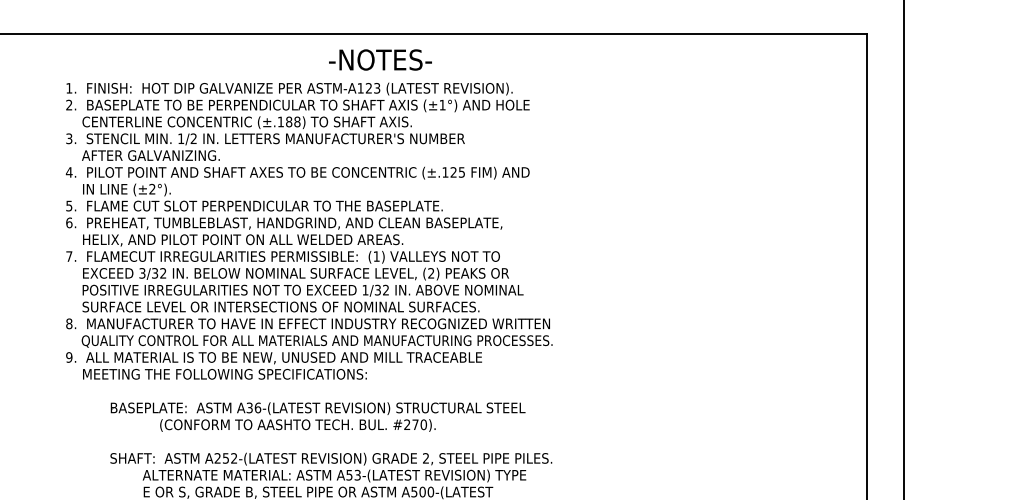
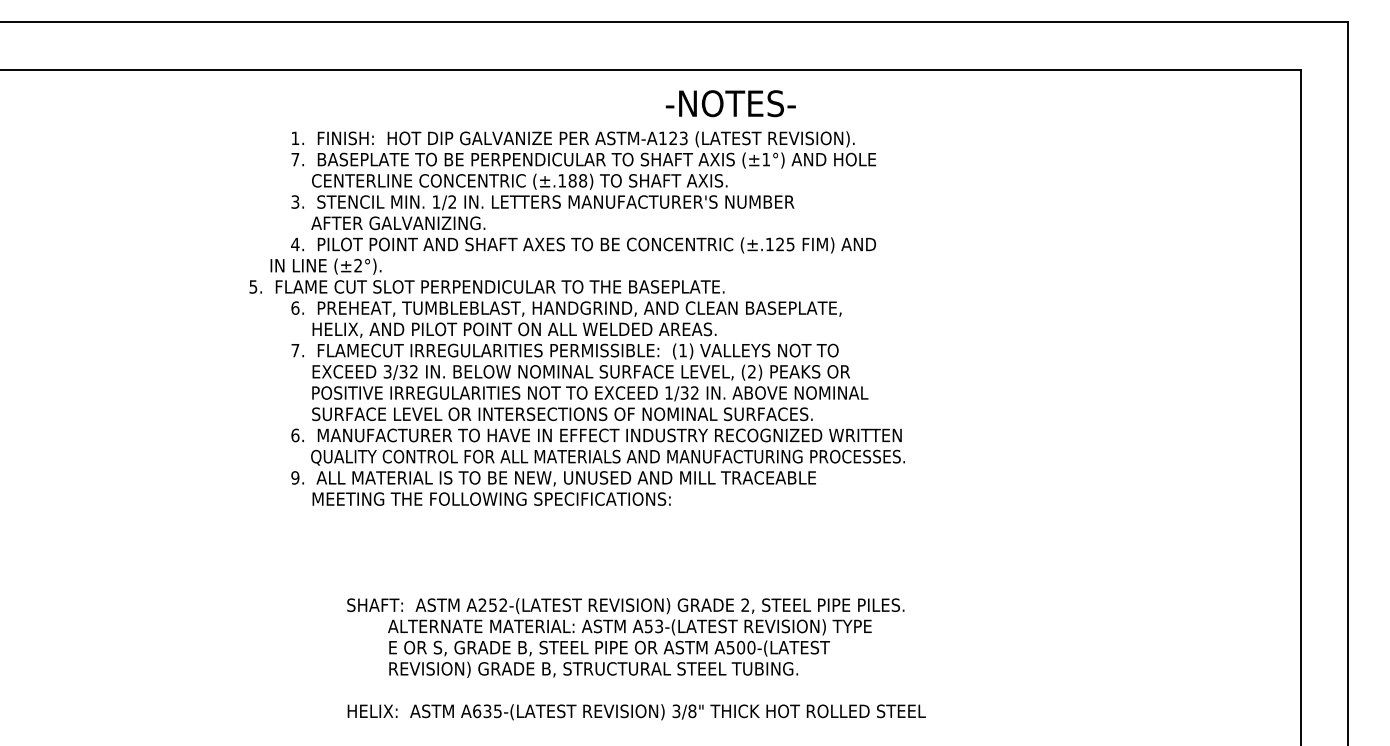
text: (380, 59) -> (730, 103), moved
text: (69, 105) -> (295, 159), 2. -> 7.
text: (254, 197) -> (486, 275), moved
text: (69, 323) -> (295, 435), 8. -> 6.
part: (317, 416) -> (608, 552), removed

